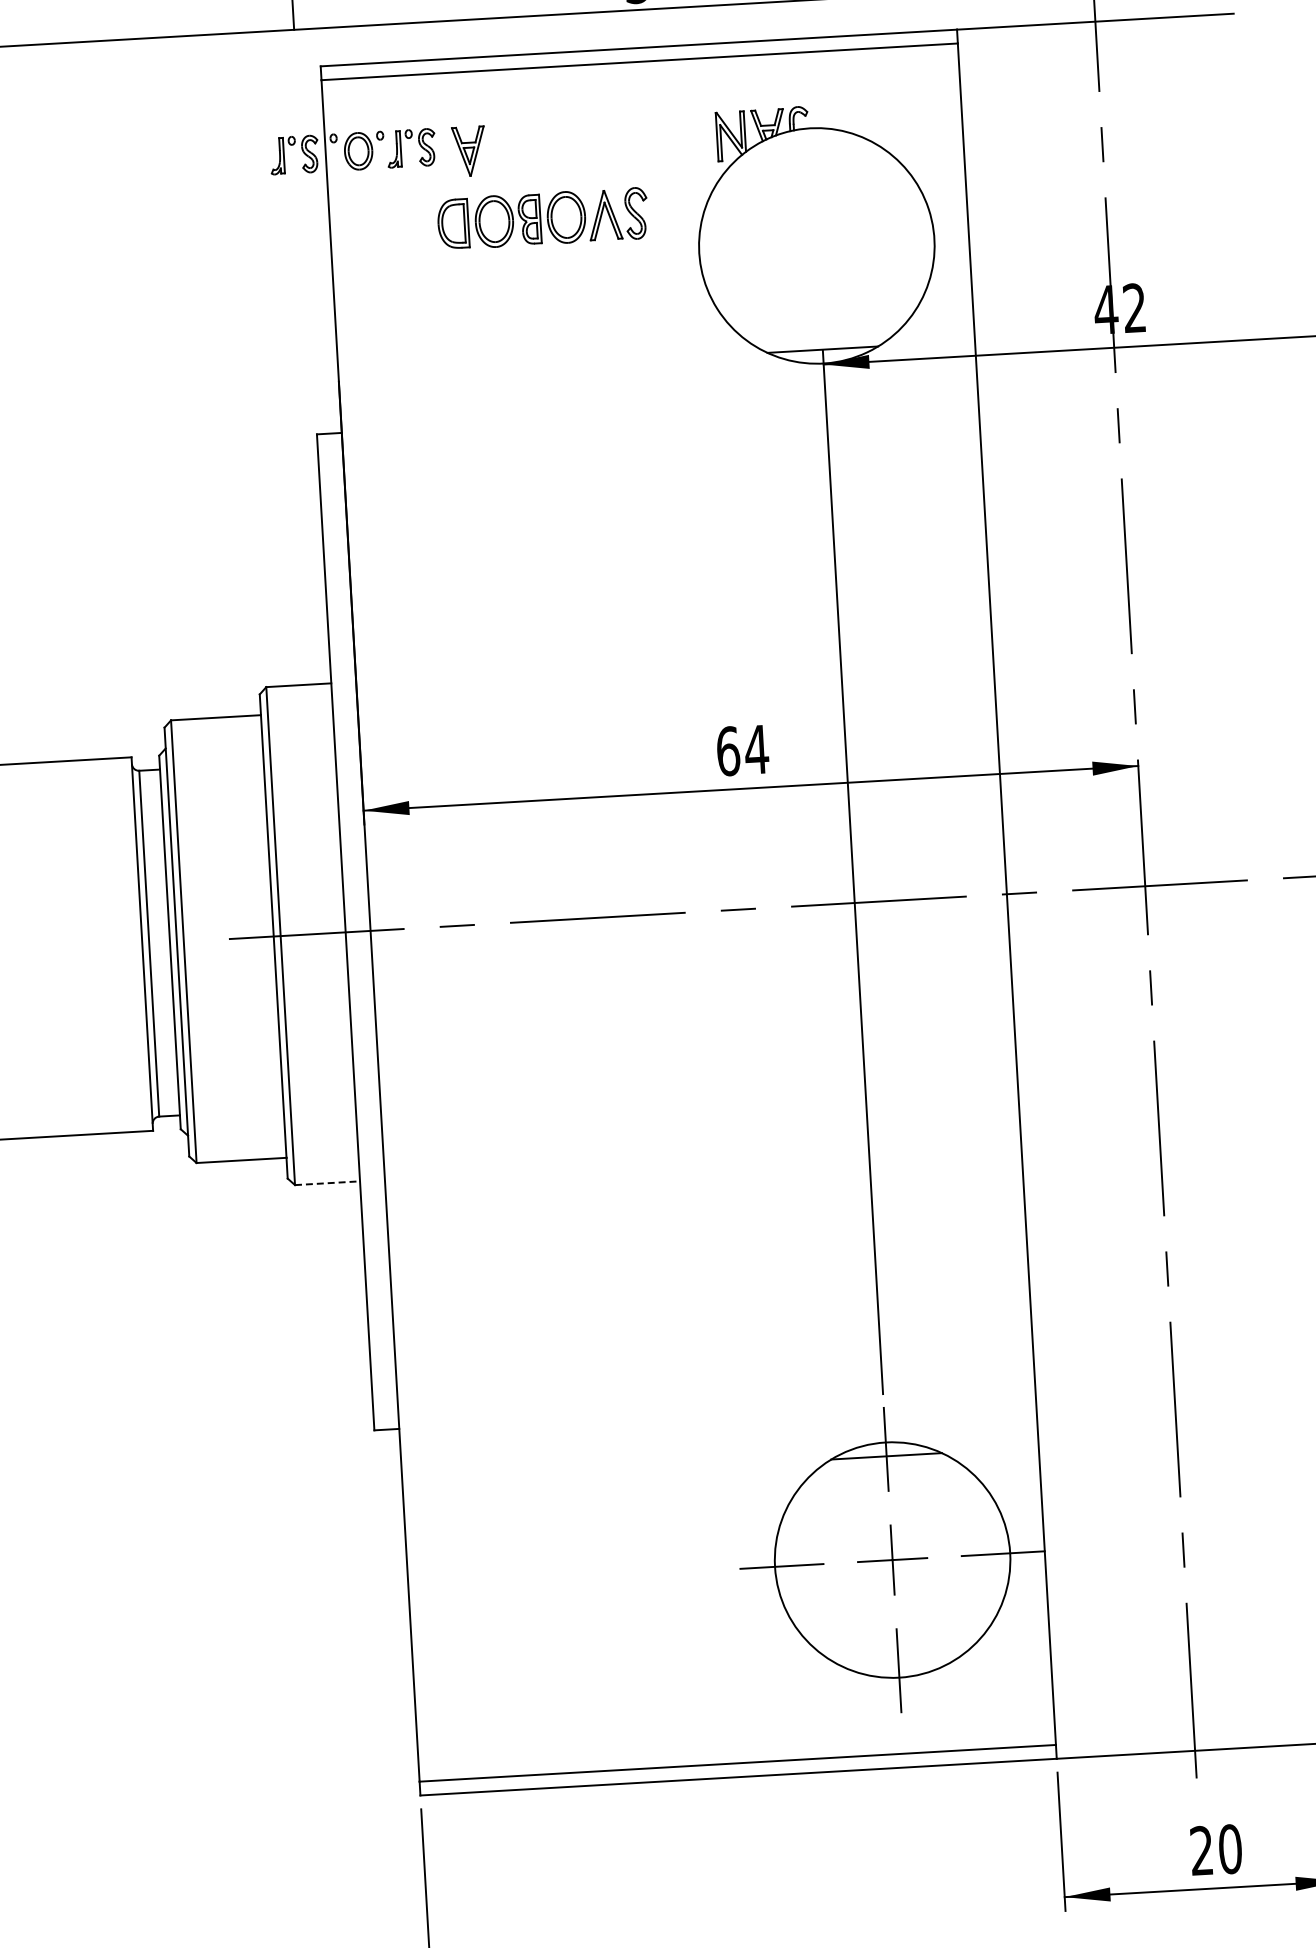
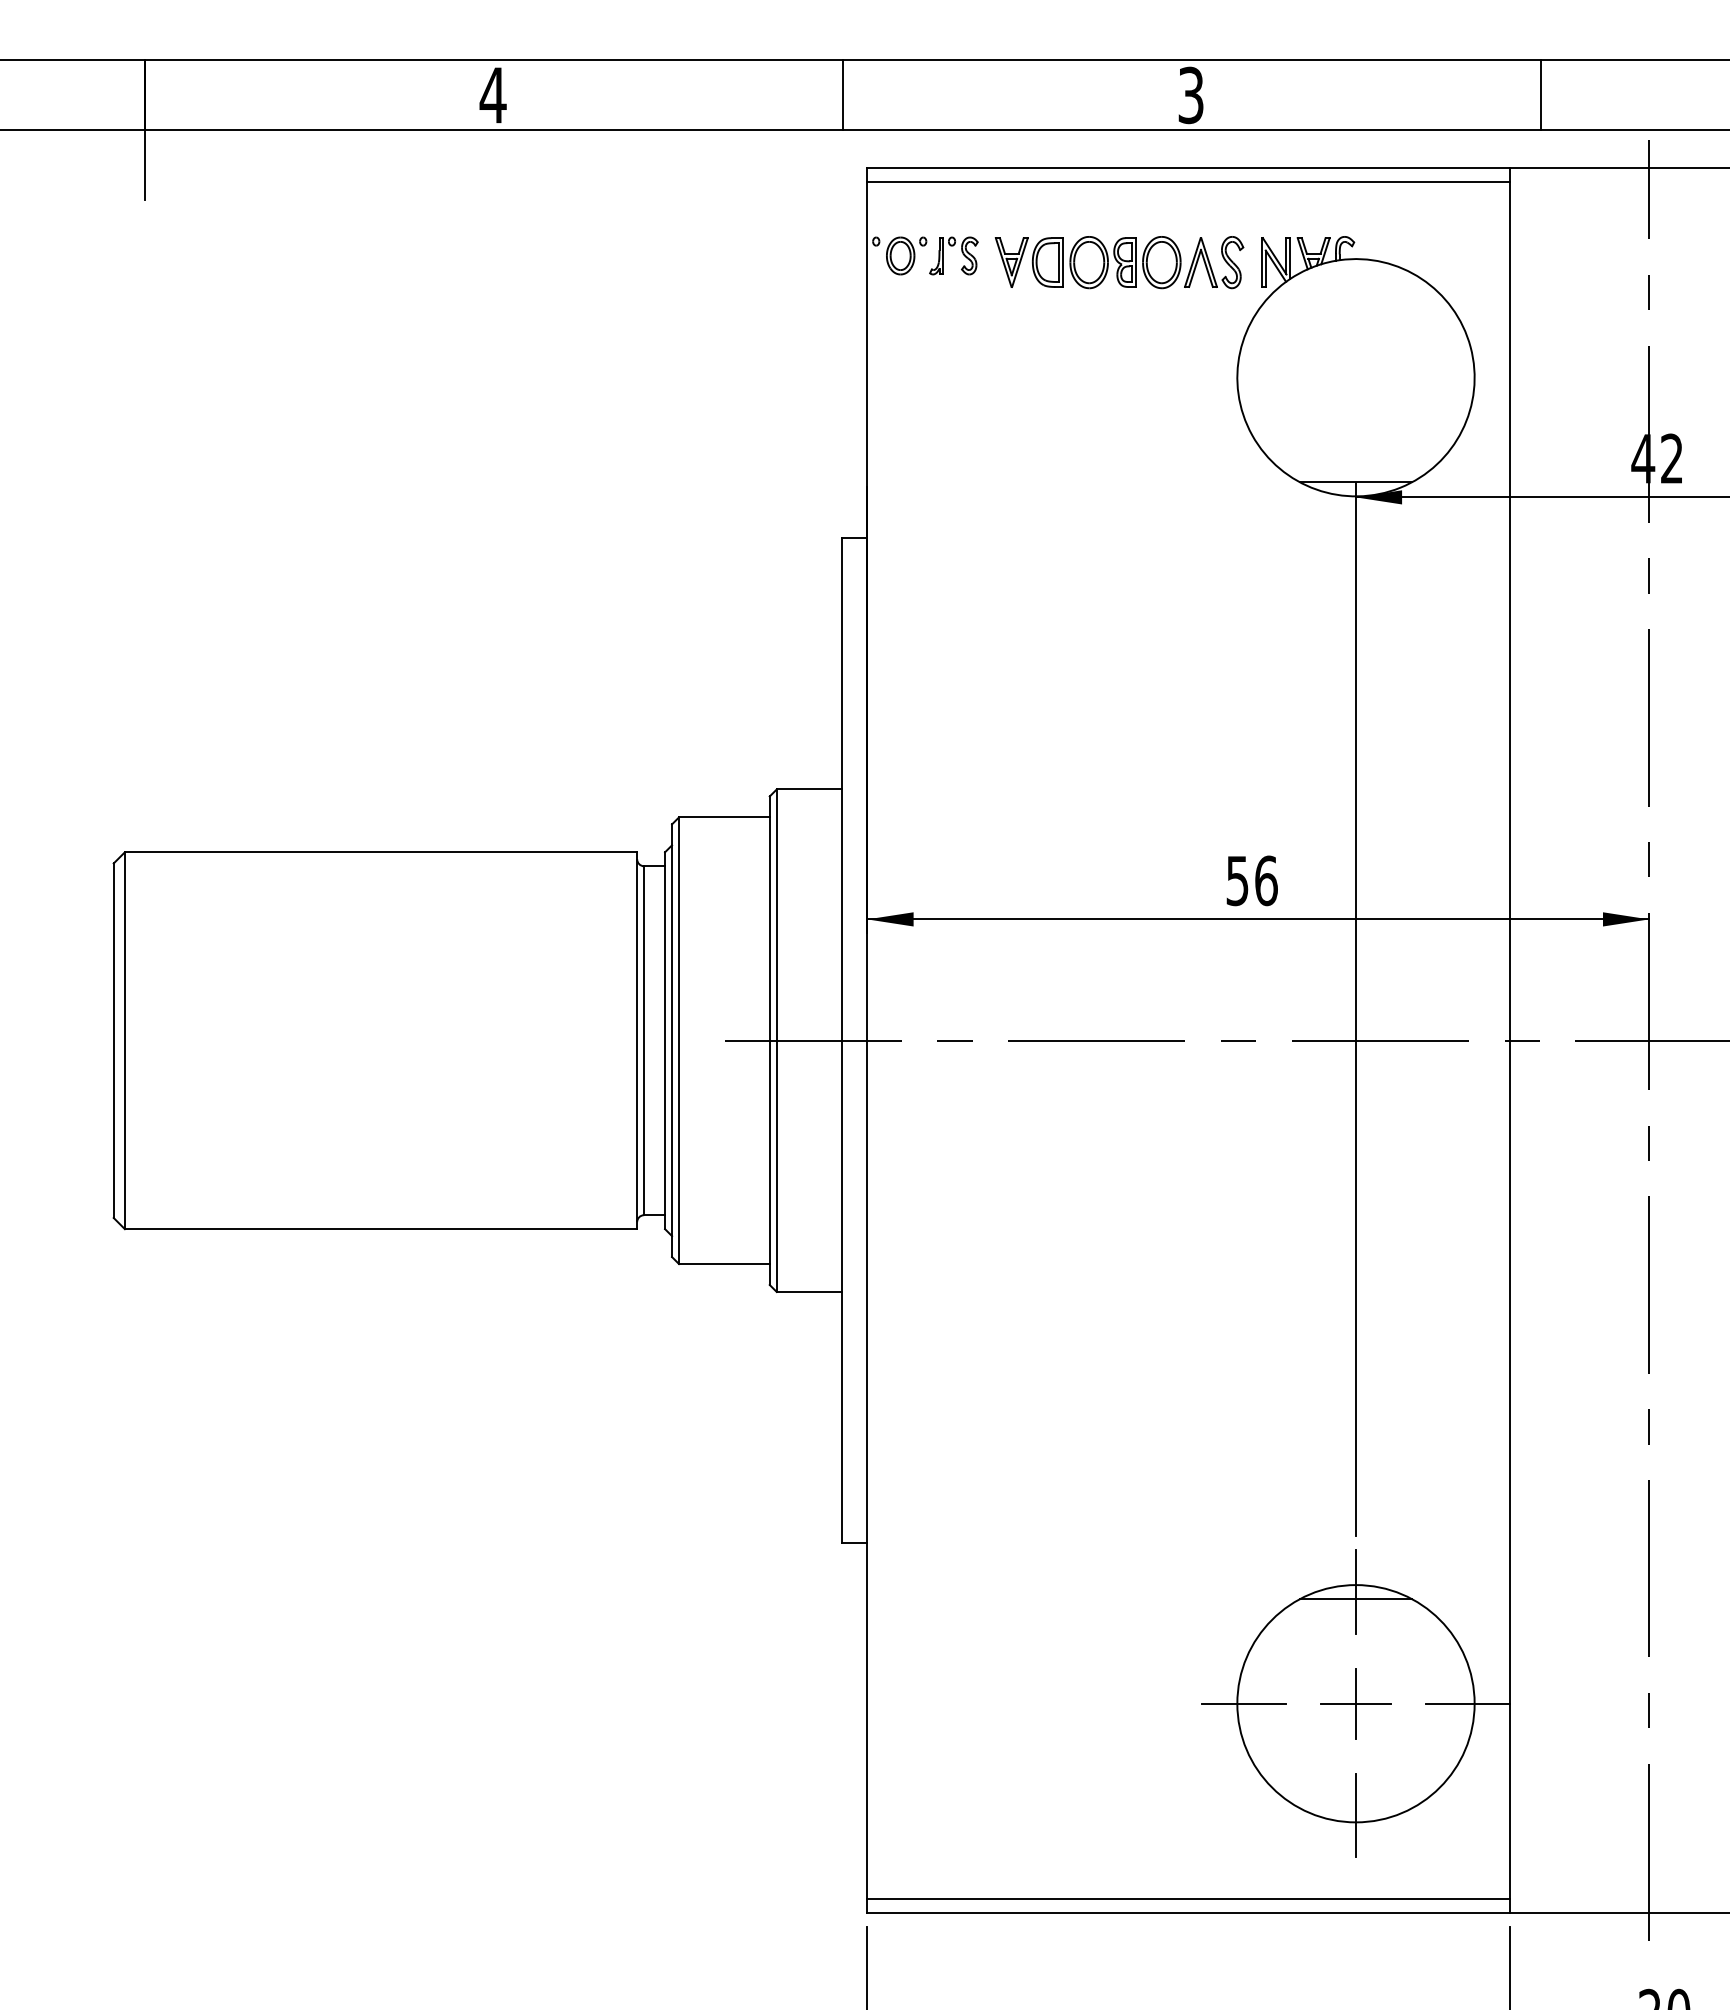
part: (301, 151) -> (843, 252), removed
part: (542, 218) -> (1137, 262), moved
text: (743, 750) -> (1252, 880), 64 -> 56
line: (327, 1182) -> (809, 1291), dashed -> solid

